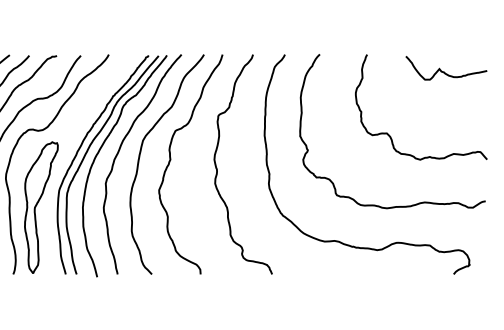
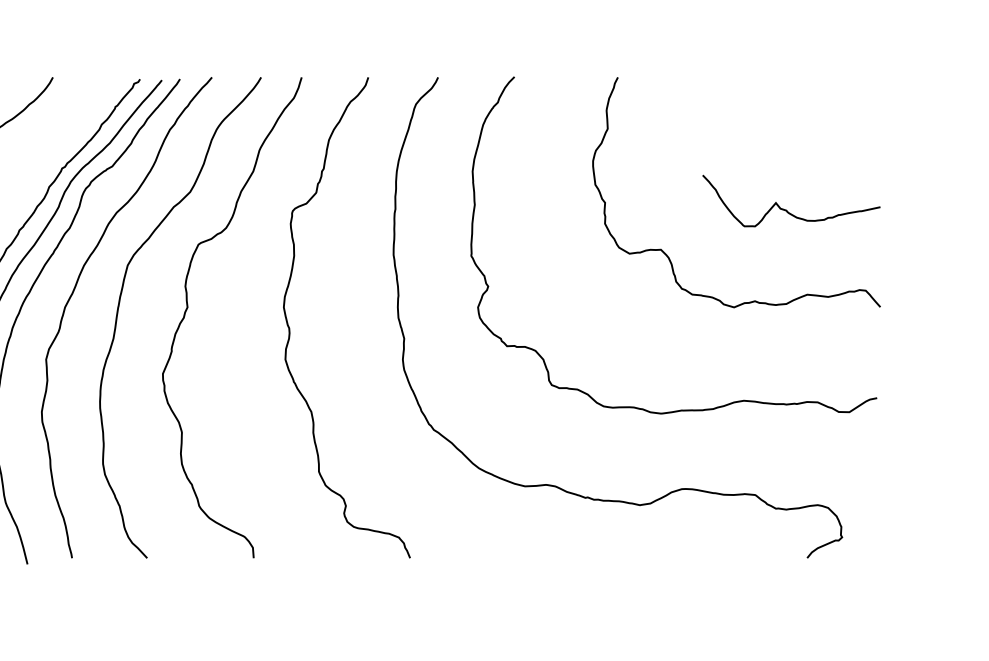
curve: (444, 71) -> (787, 208), moved

